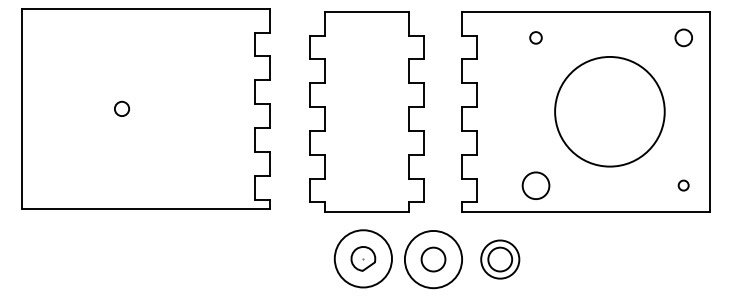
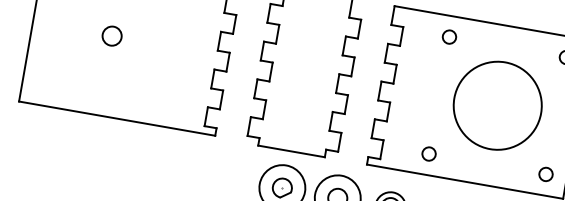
circle: (535, 37) -> (449, 36), size x1.43
circle: (121, 108) -> (111, 35), size x1.67
circle: (535, 185) -> (428, 153), size x0.62
circle: (683, 185) -> (545, 174), size x1.67

